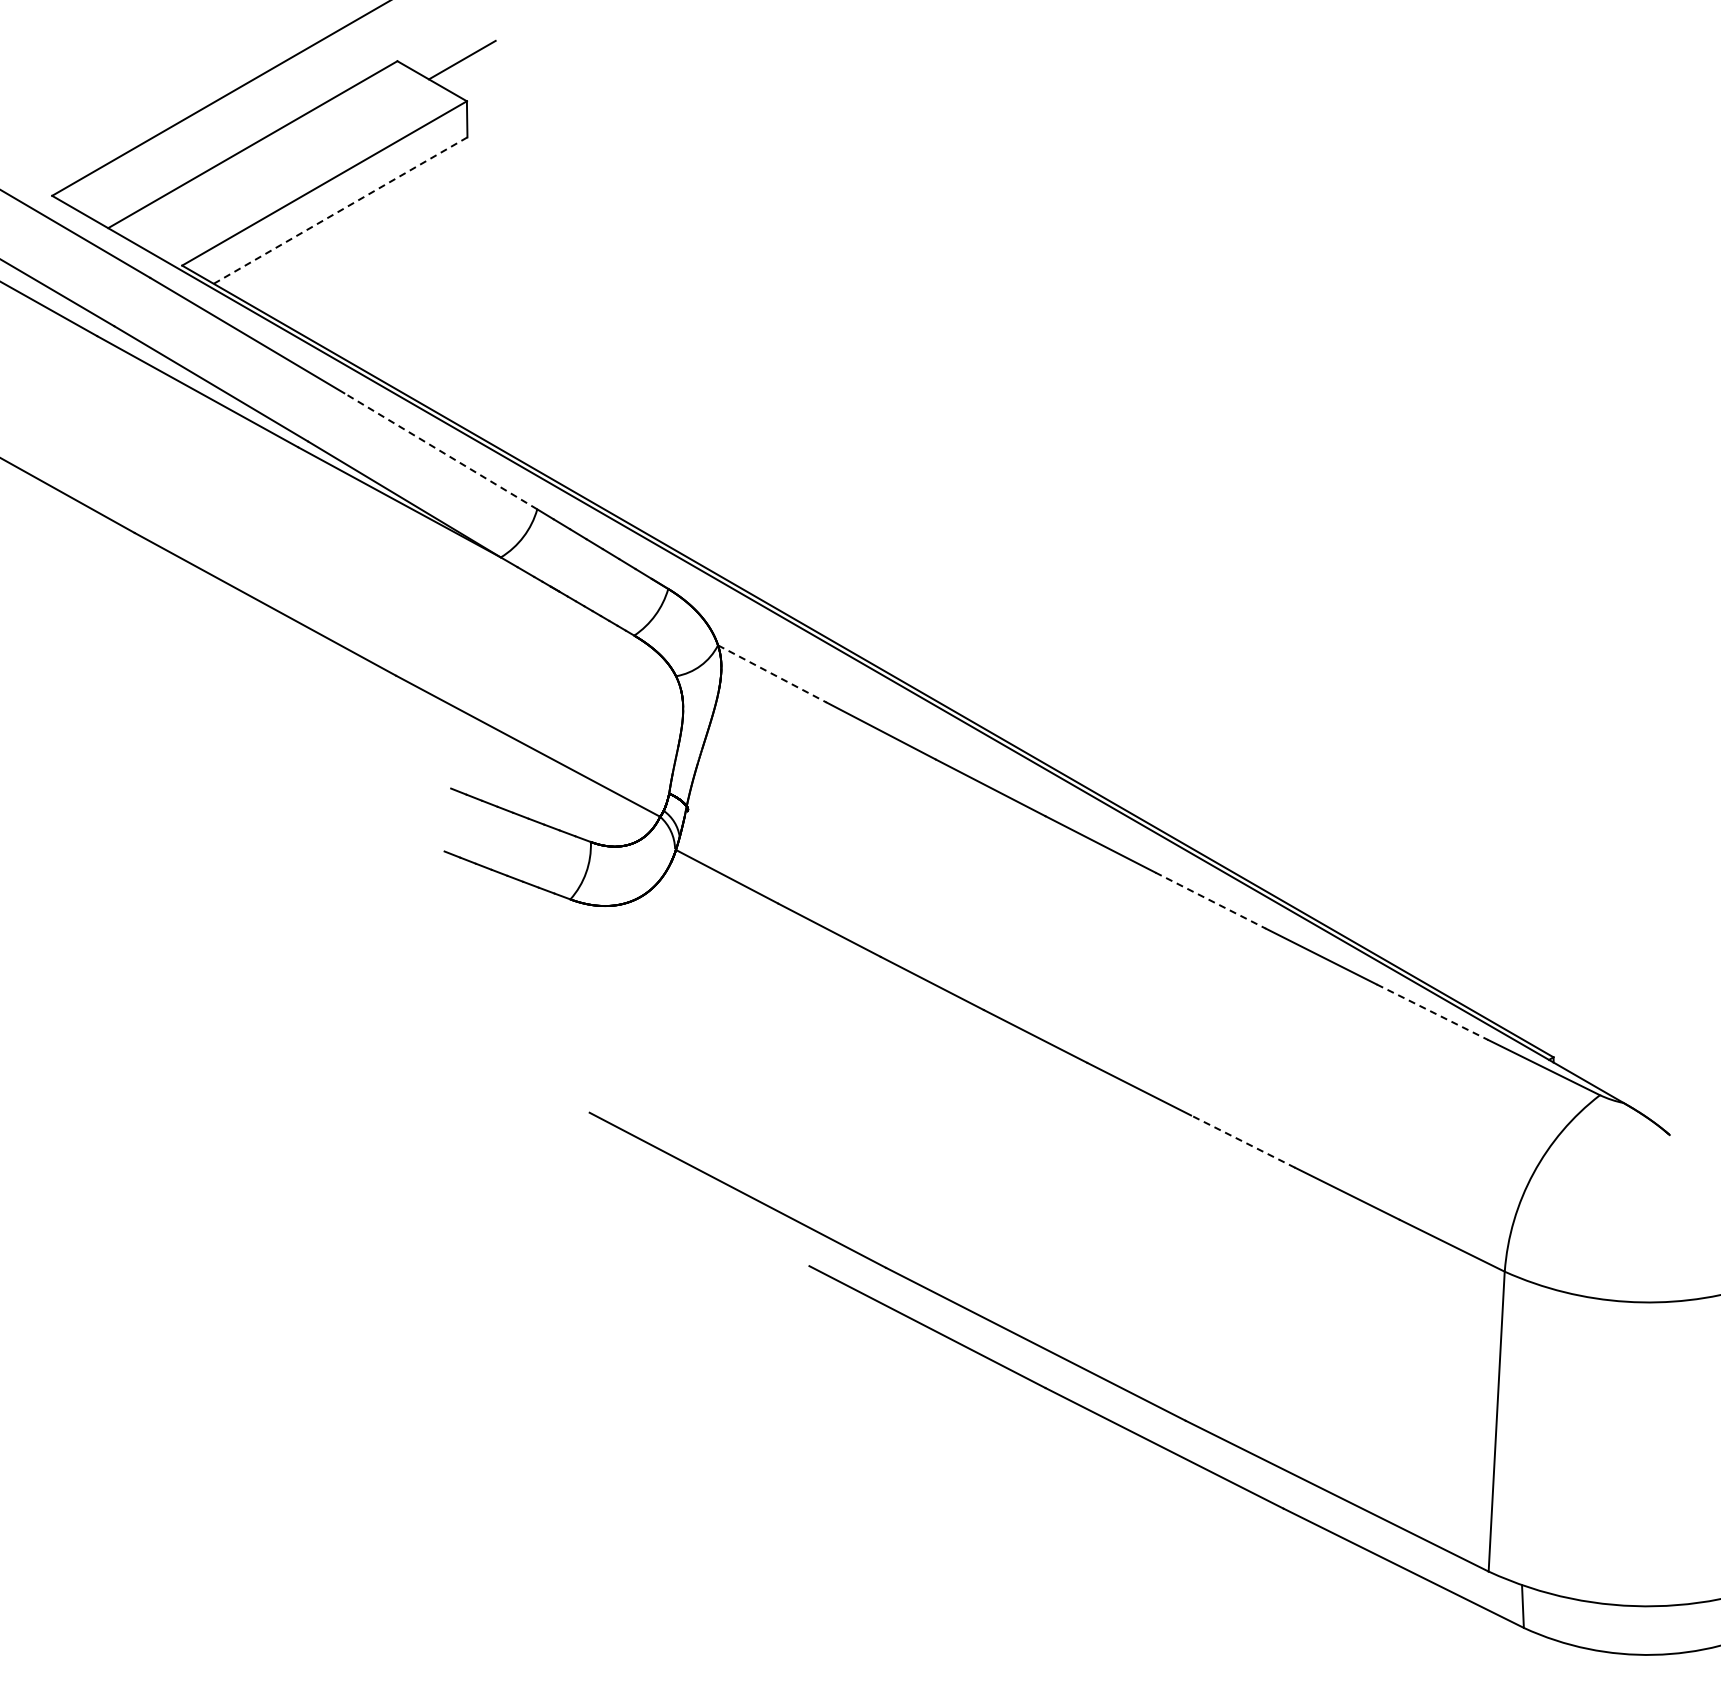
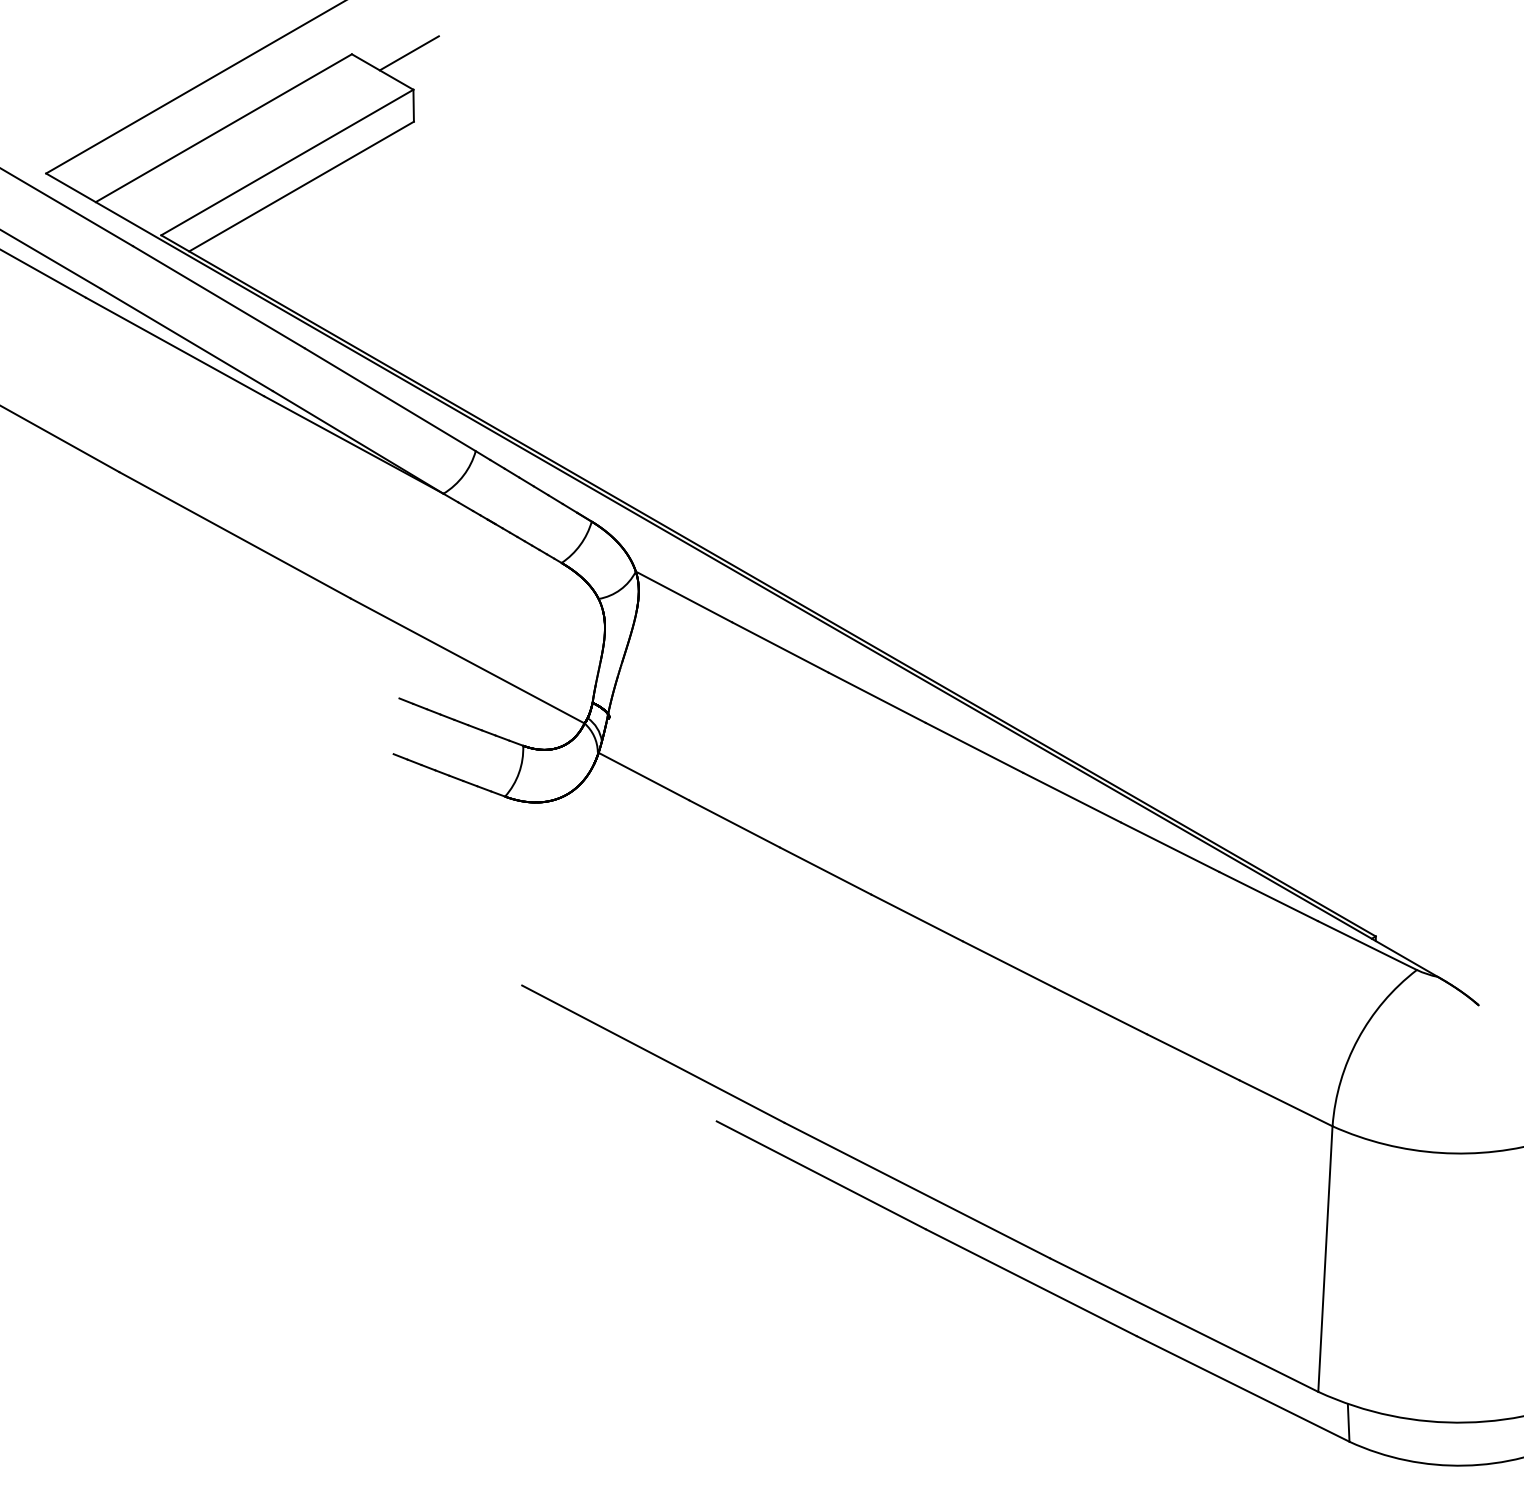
line: (340, 210) -> (301, 186), dashed -> solid
line: (440, 451) -> (390, 399), dashed -> solid
line: (772, 674) -> (684, 597), dashed -> solid
line: (1210, 900) -> (1071, 797), dashed -> solid
line: (1432, 1012) -> (1268, 896), dashed -> solid
line: (1242, 1141) -> (1100, 1010), dashed -> solid

